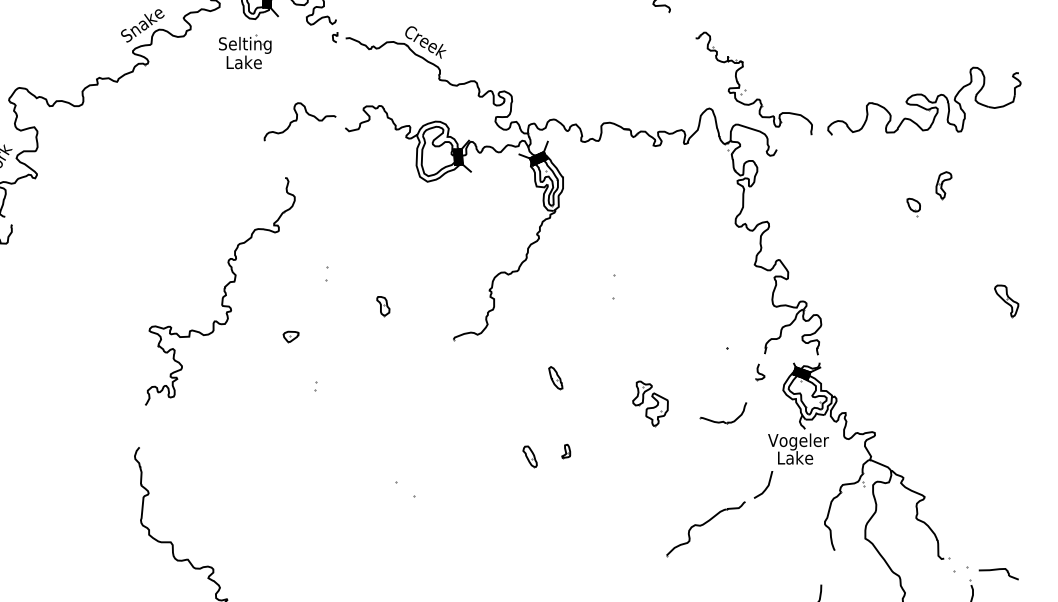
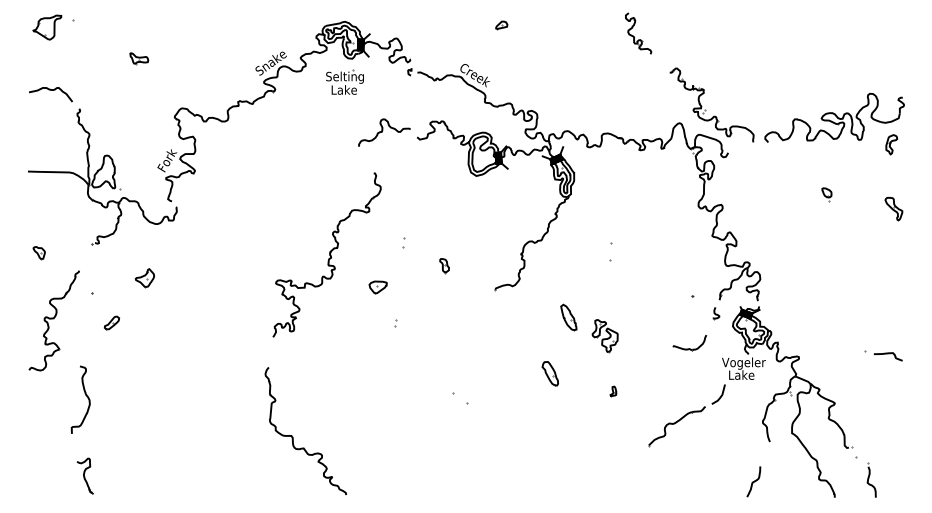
part: (943, 185) -> (891, 144), moved
part: (1006, 301) -> (893, 209), moved
part: (290, 337) -> (377, 288), size x1.6
part: (555, 378) -> (568, 317), size x1.6
part: (649, 404) -> (604, 336), moved
part: (566, 451) -> (613, 391), moved
part: (530, 457) -> (550, 374), size x1.6
part: (992, 572) -> (883, 355), moved

